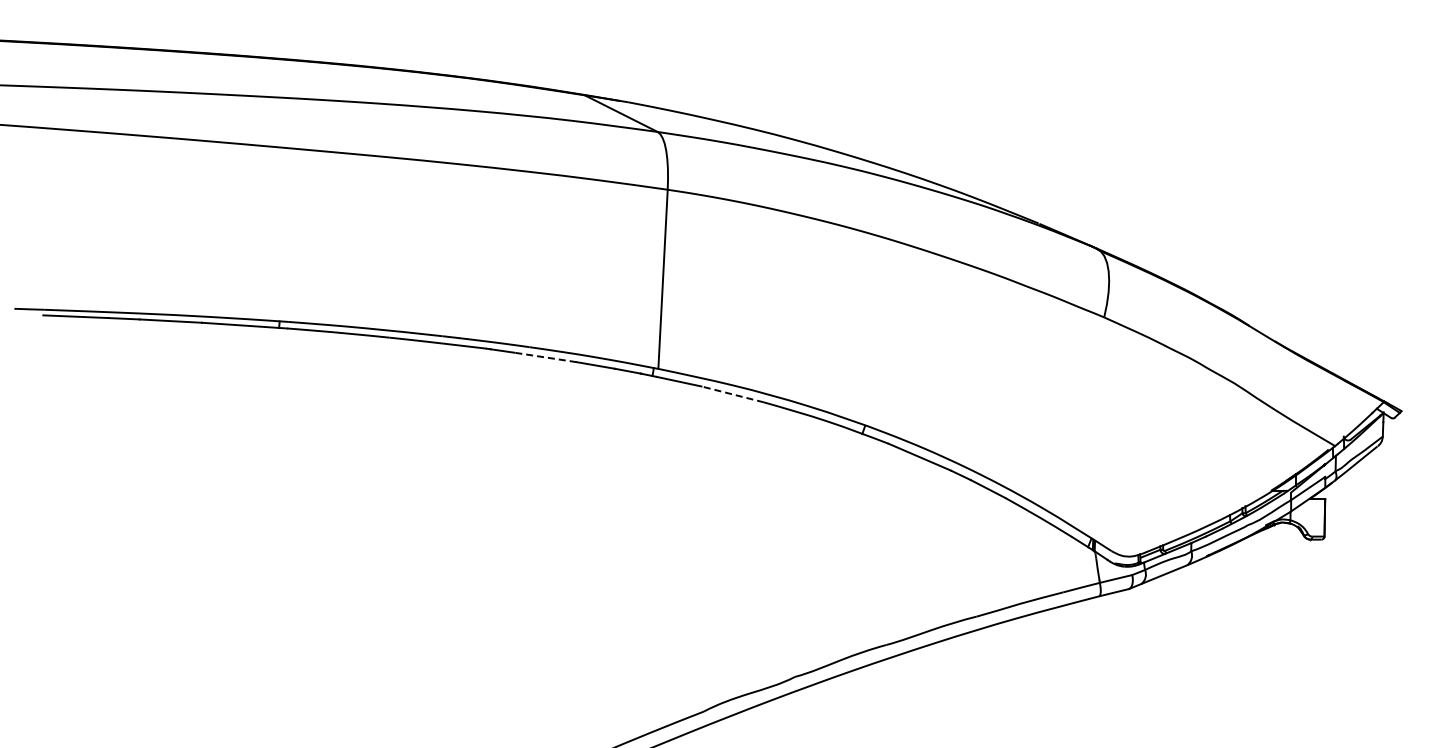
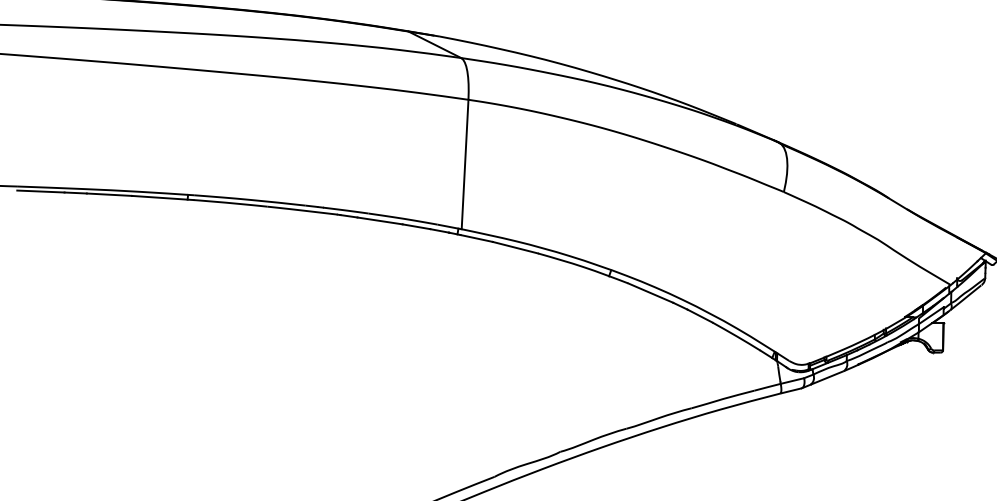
line: (545, 357) -> (380, 221), dashed -> solid
line: (732, 394) -> (515, 247), dashed -> solid

